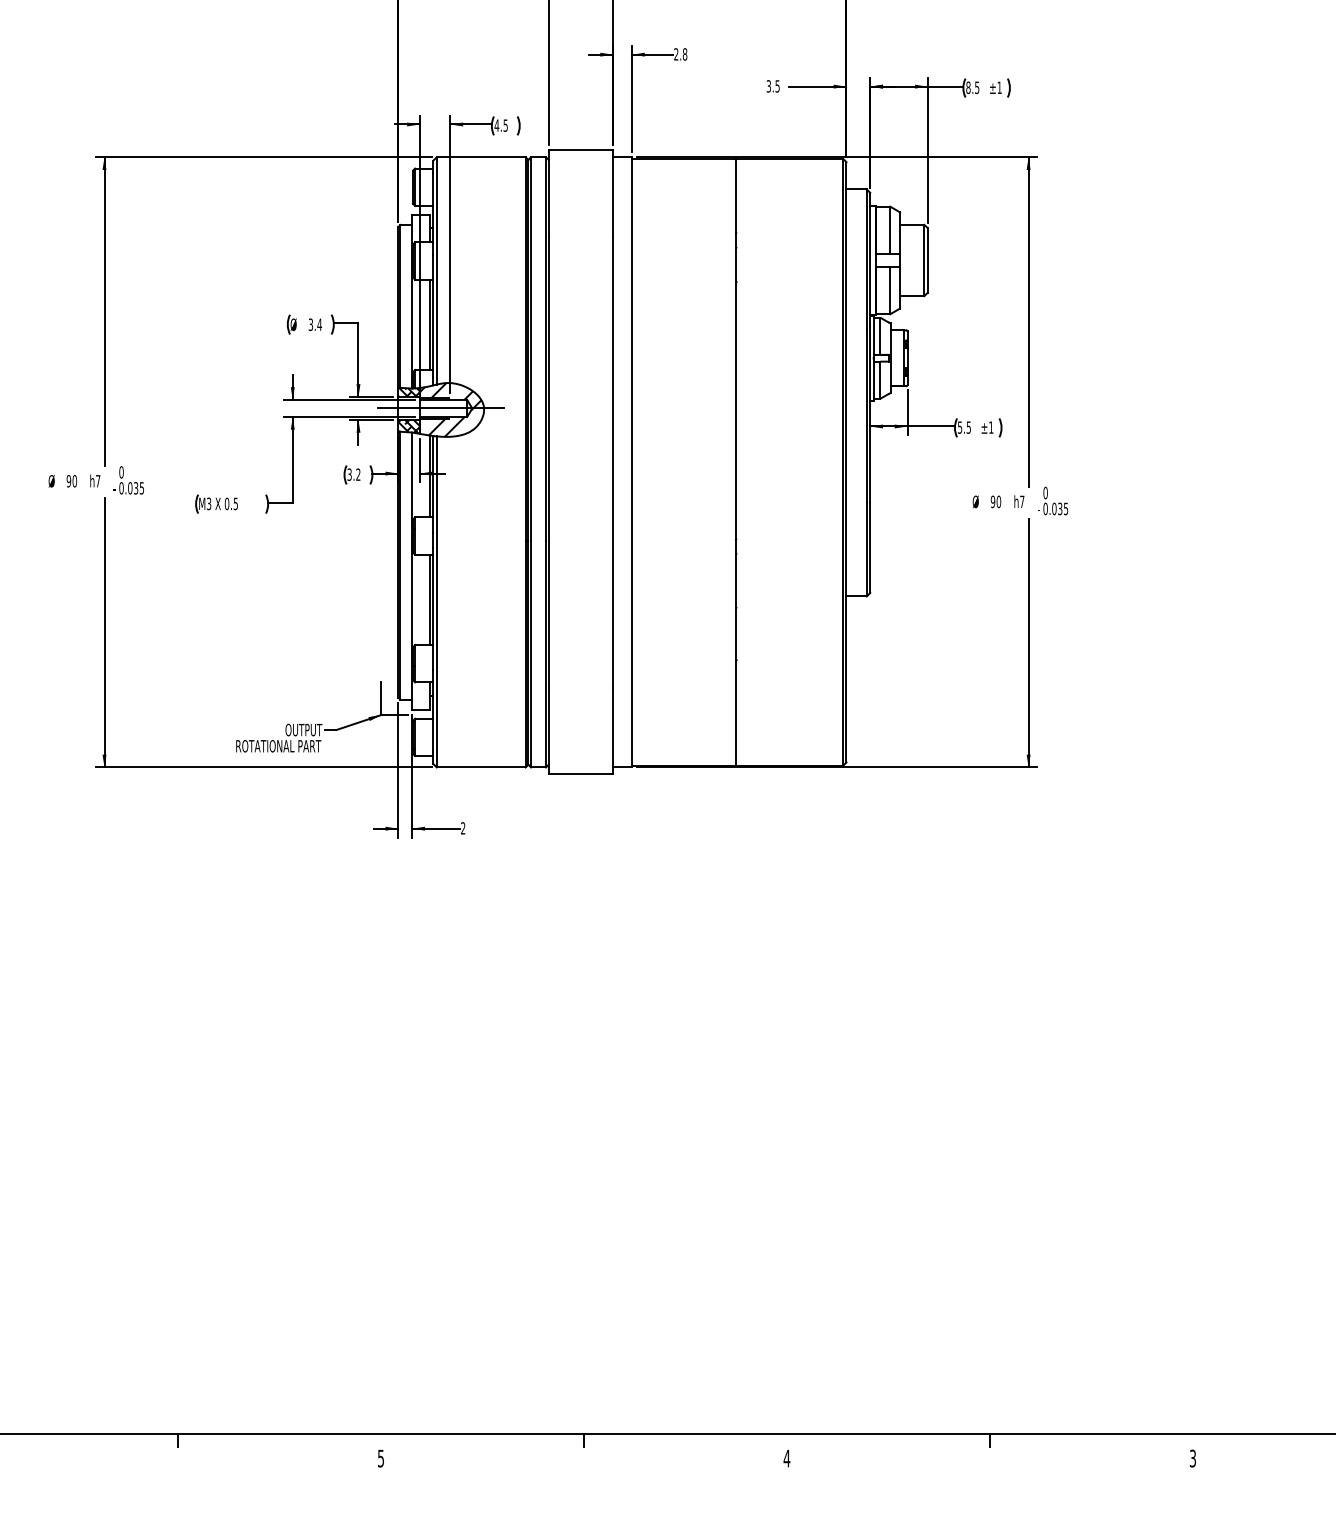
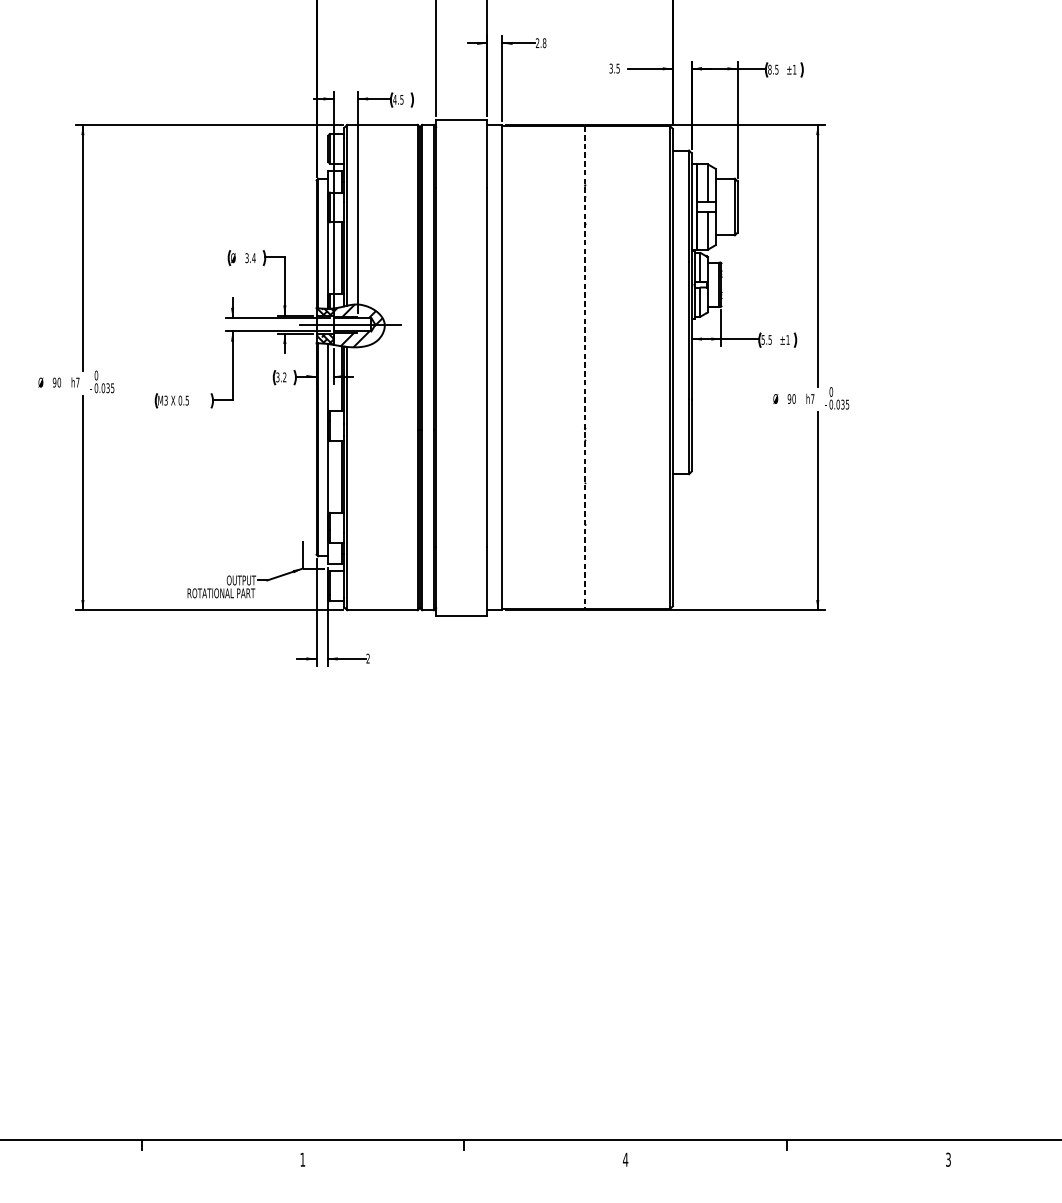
line: (736, 462) -> (585, 367), solid -> dashed
text: (380, 1458) -> (302, 1159), 5 -> 1

